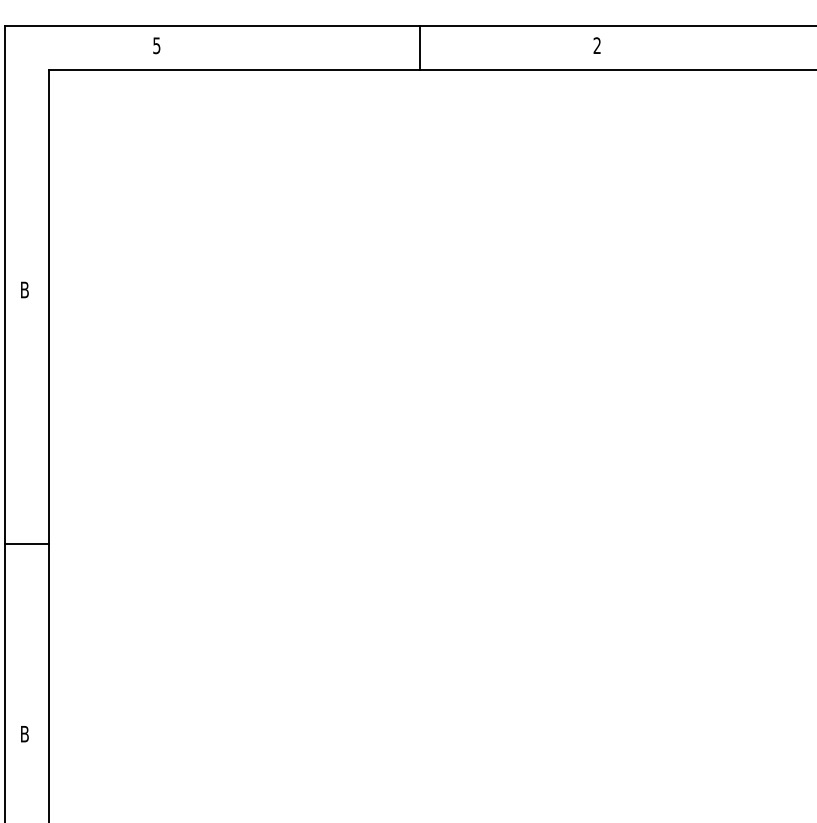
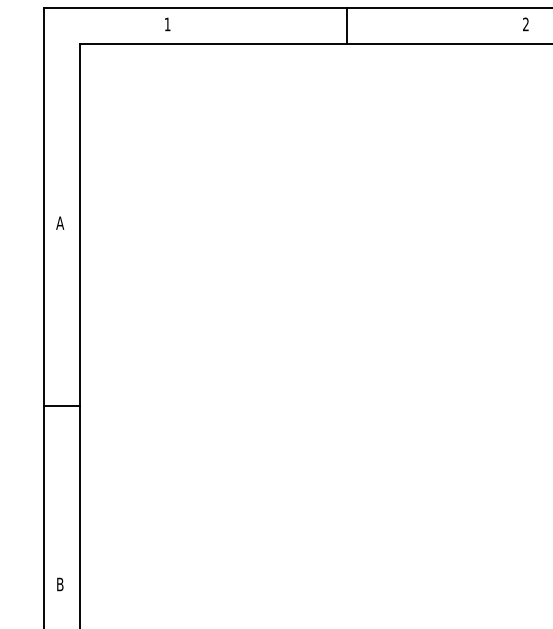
text: (156, 45) -> (167, 24), 5 -> 1
line: (419, 47) -> (347, 25), moved
text: (24, 289) -> (59, 222), B -> A
line: (26, 544) -> (61, 405), moved

